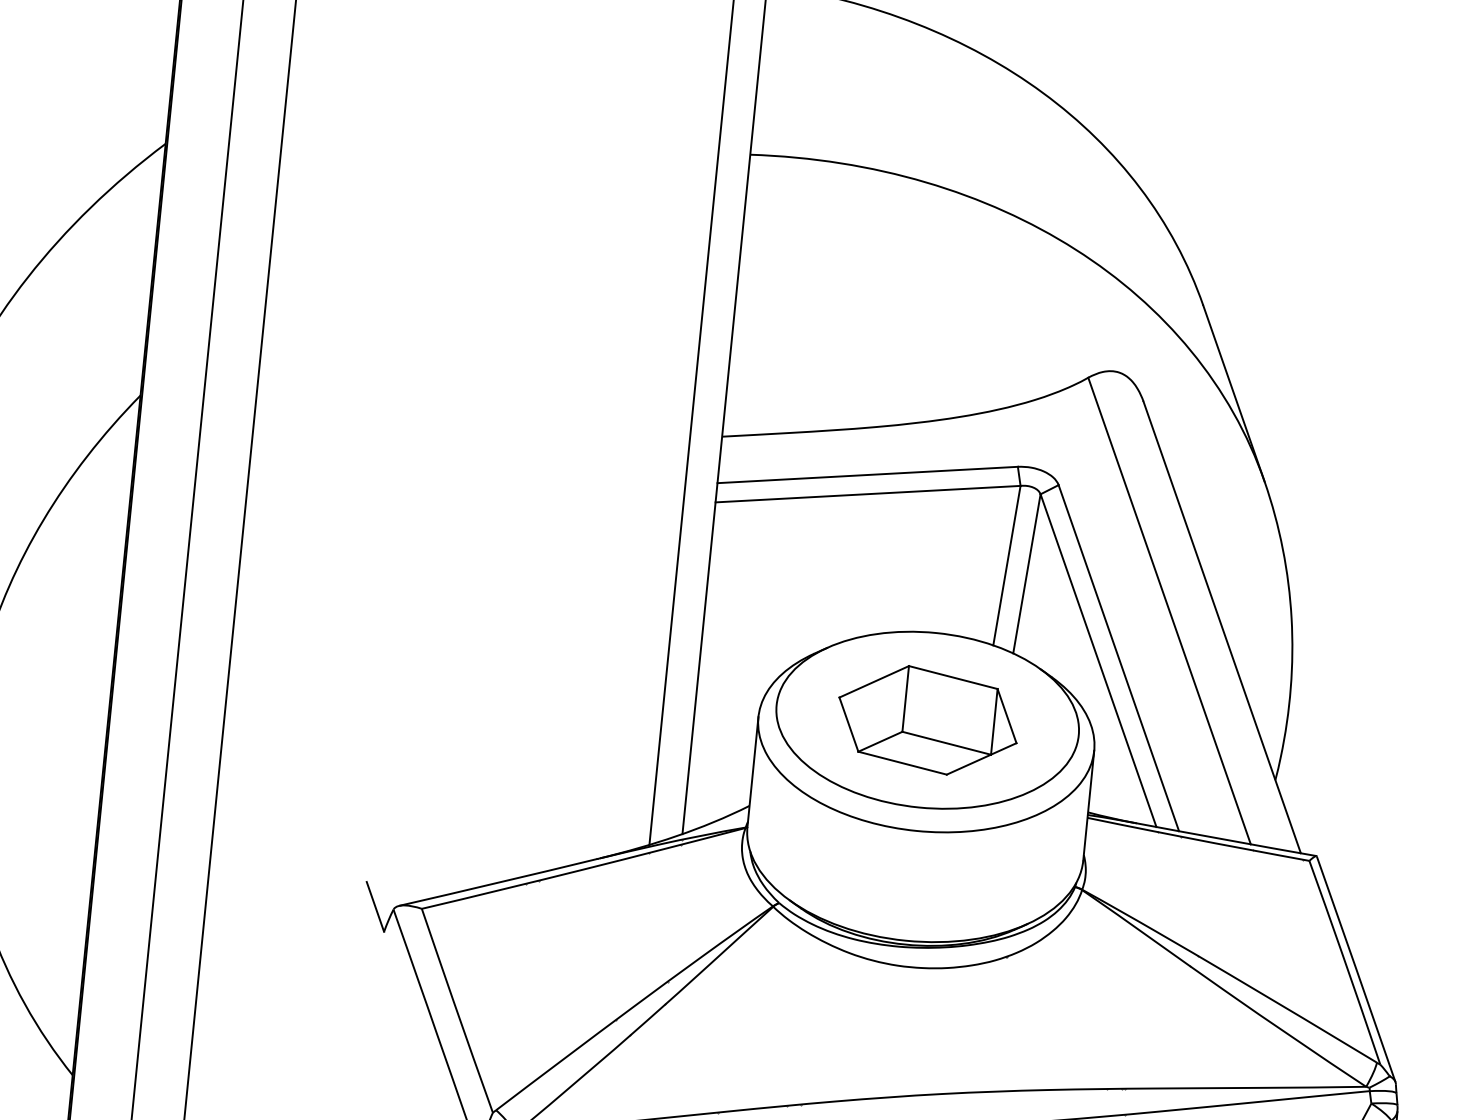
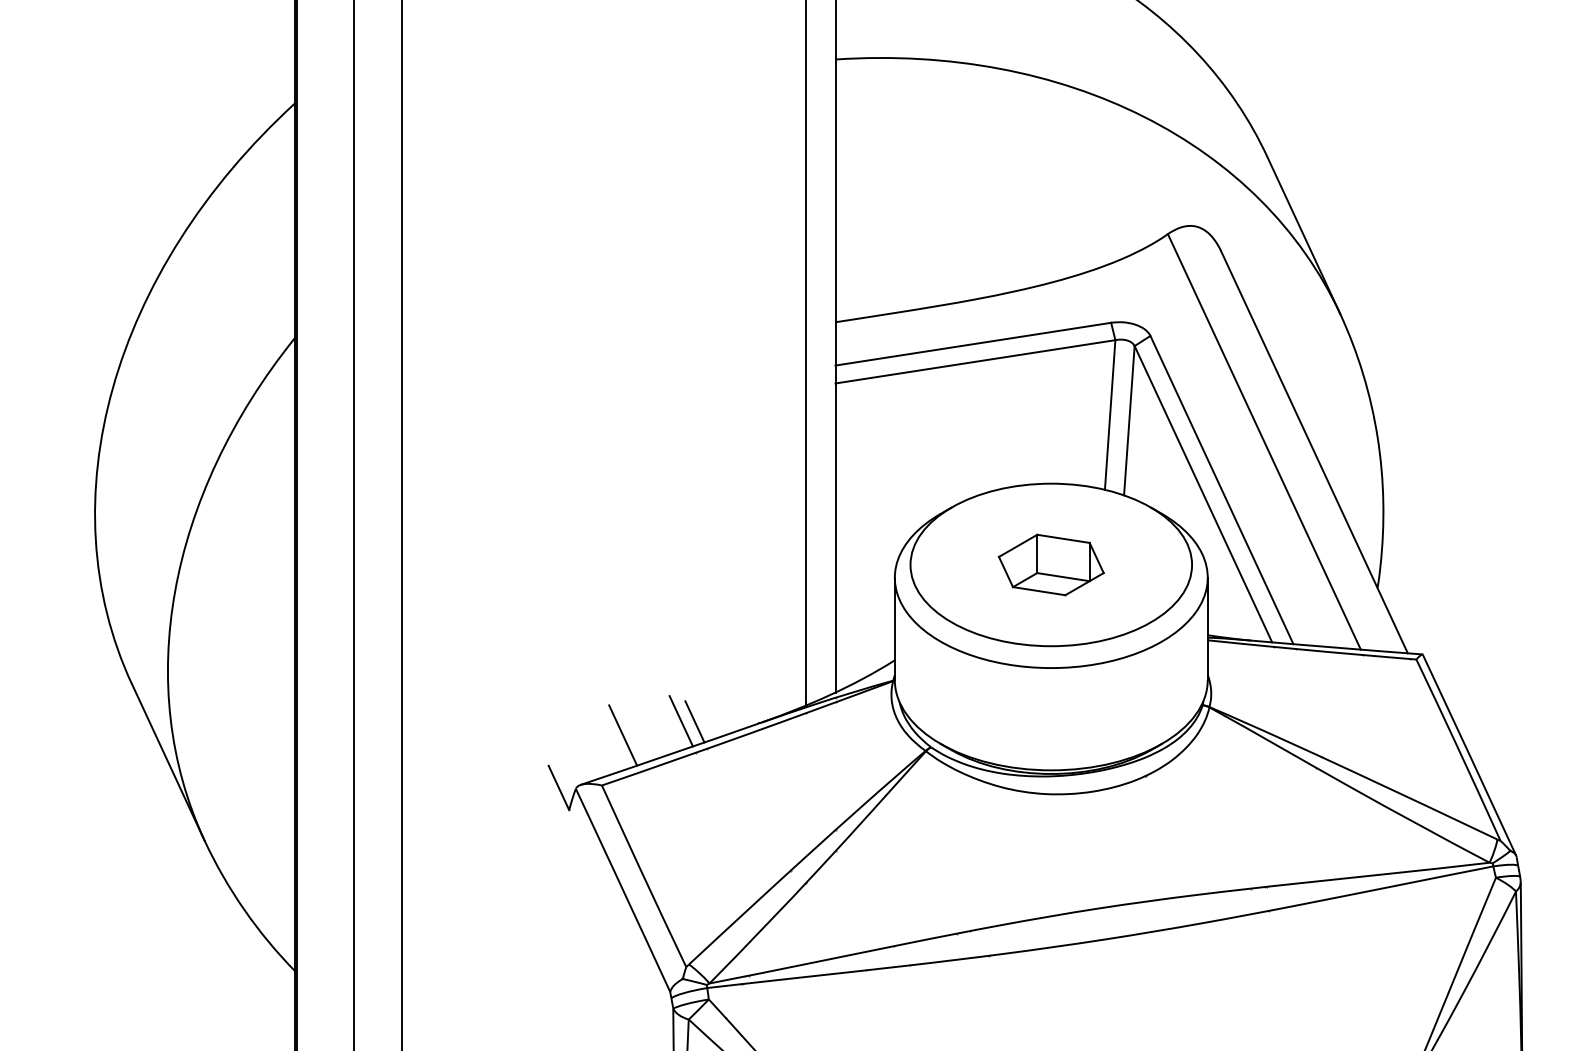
part: (926, 719) -> (1050, 564), size x0.62
line: (513, 848) -> (680, 721), added
line: (528, 850) -> (694, 721), added
line: (450, 857) -> (623, 735), added

